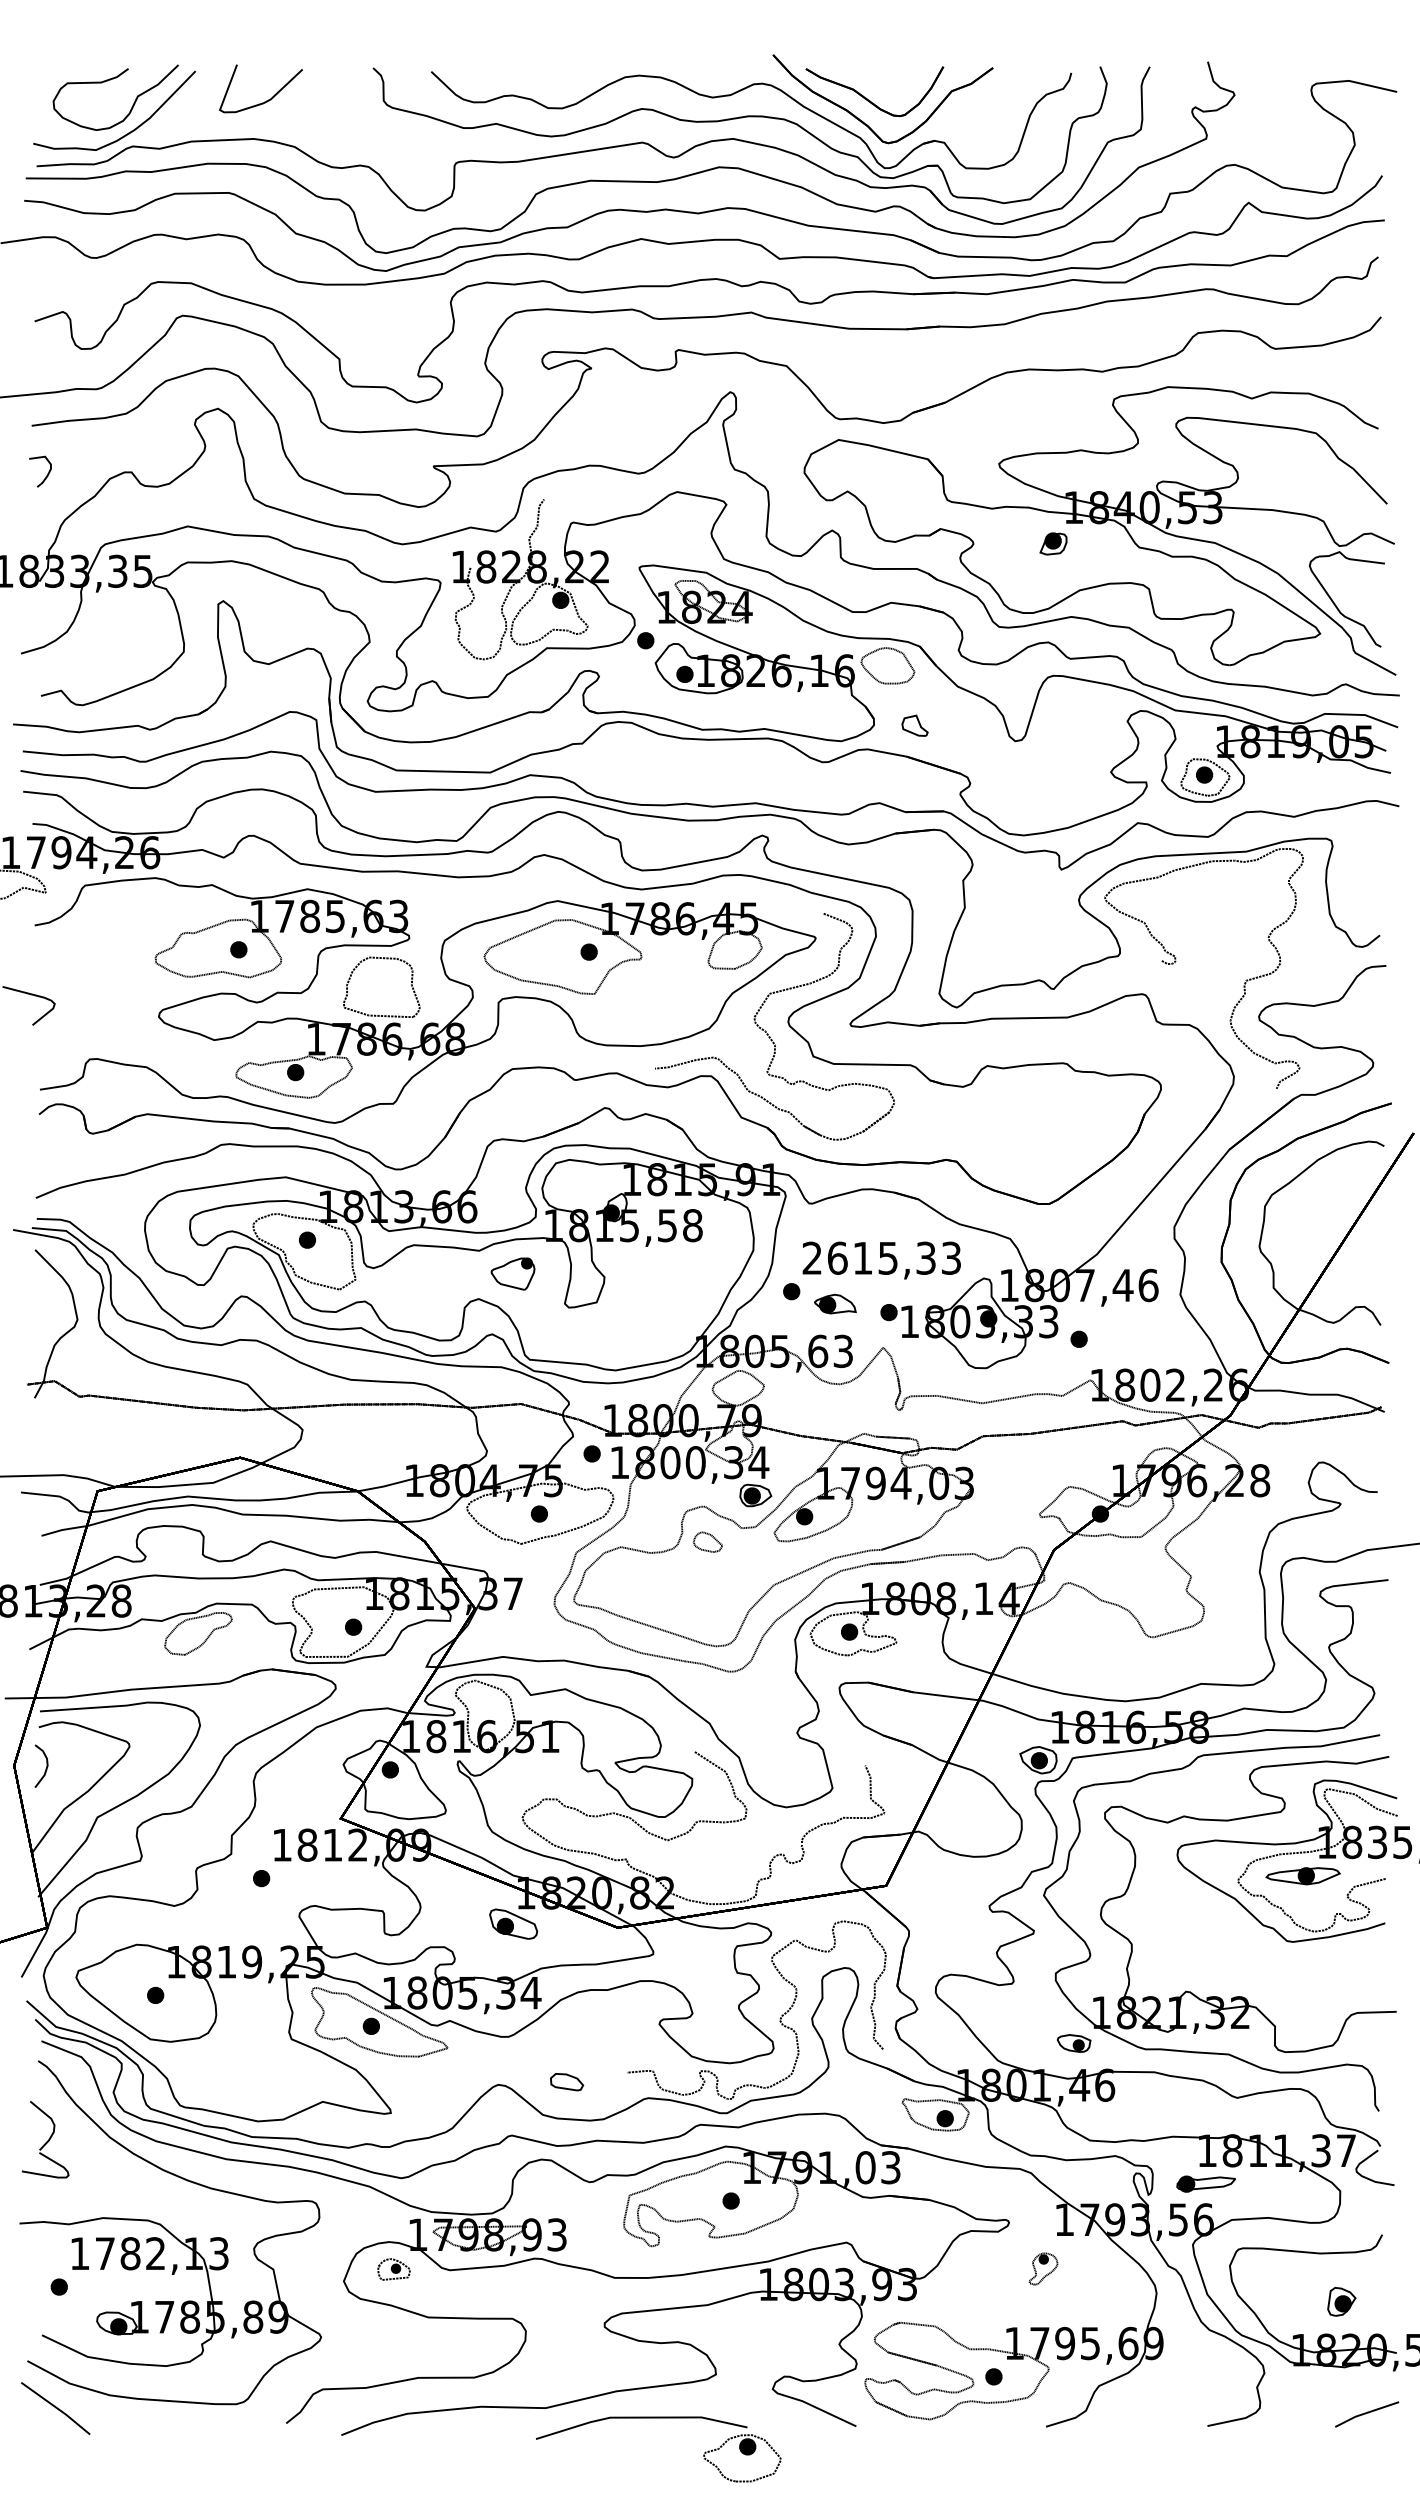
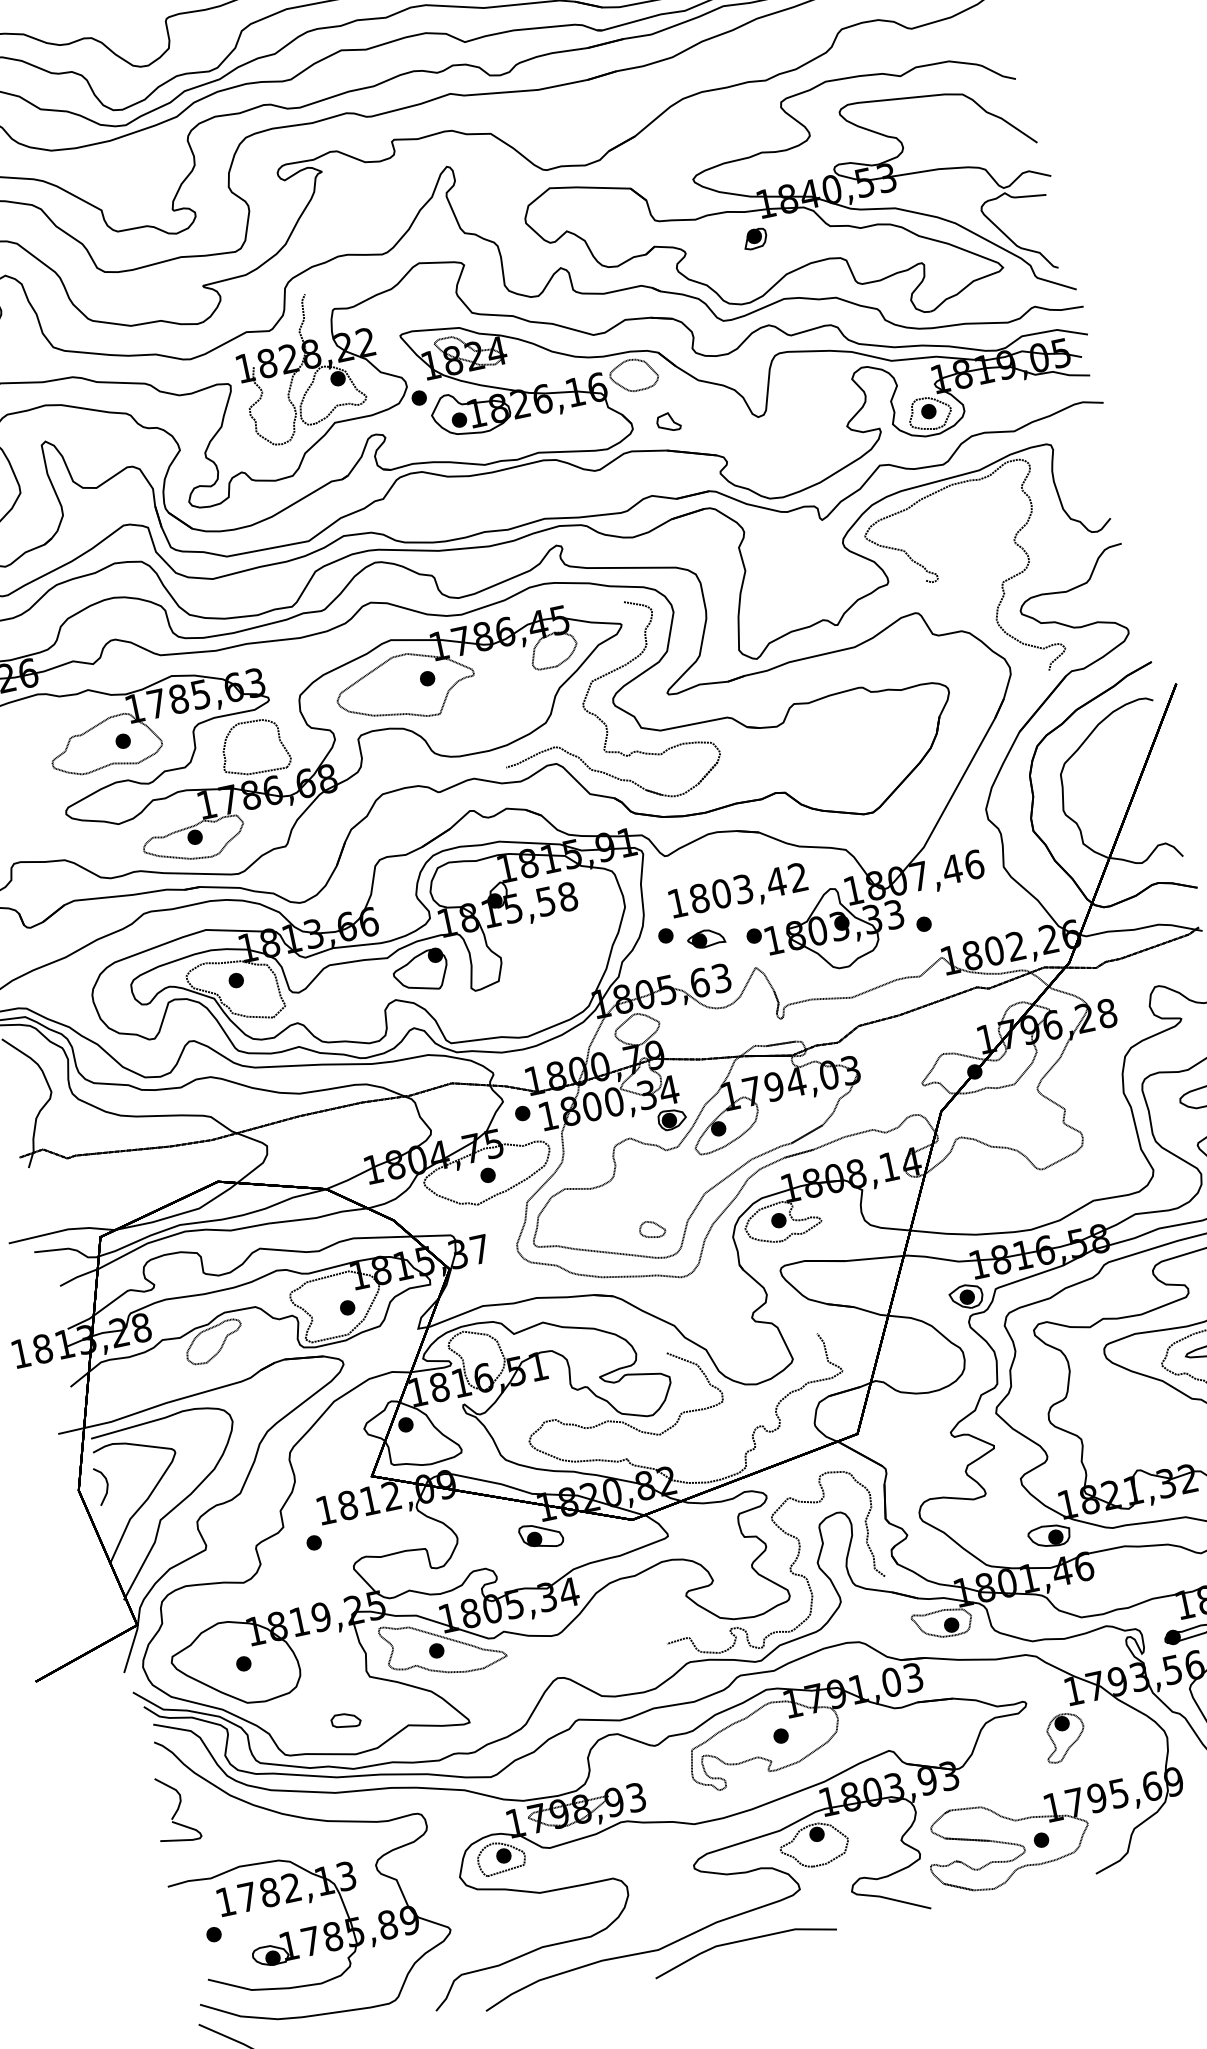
text: (881, 1257) -> (737, 889), 2615,33 -> 1803,42
part: (512, 1273) -> (420, 971), size x1.43
part: (707, 1541) -> (651, 1228), moved
part: (1073, 2043) -> (1049, 1536), size x1.43
part: (567, 2082) -> (346, 1720), moved
part: (1043, 2268) -> (1064, 1737), size x1.67
part: (393, 2269) -> (500, 1857), size x1.67
part: (742, 2458) -> (814, 1845), moved

